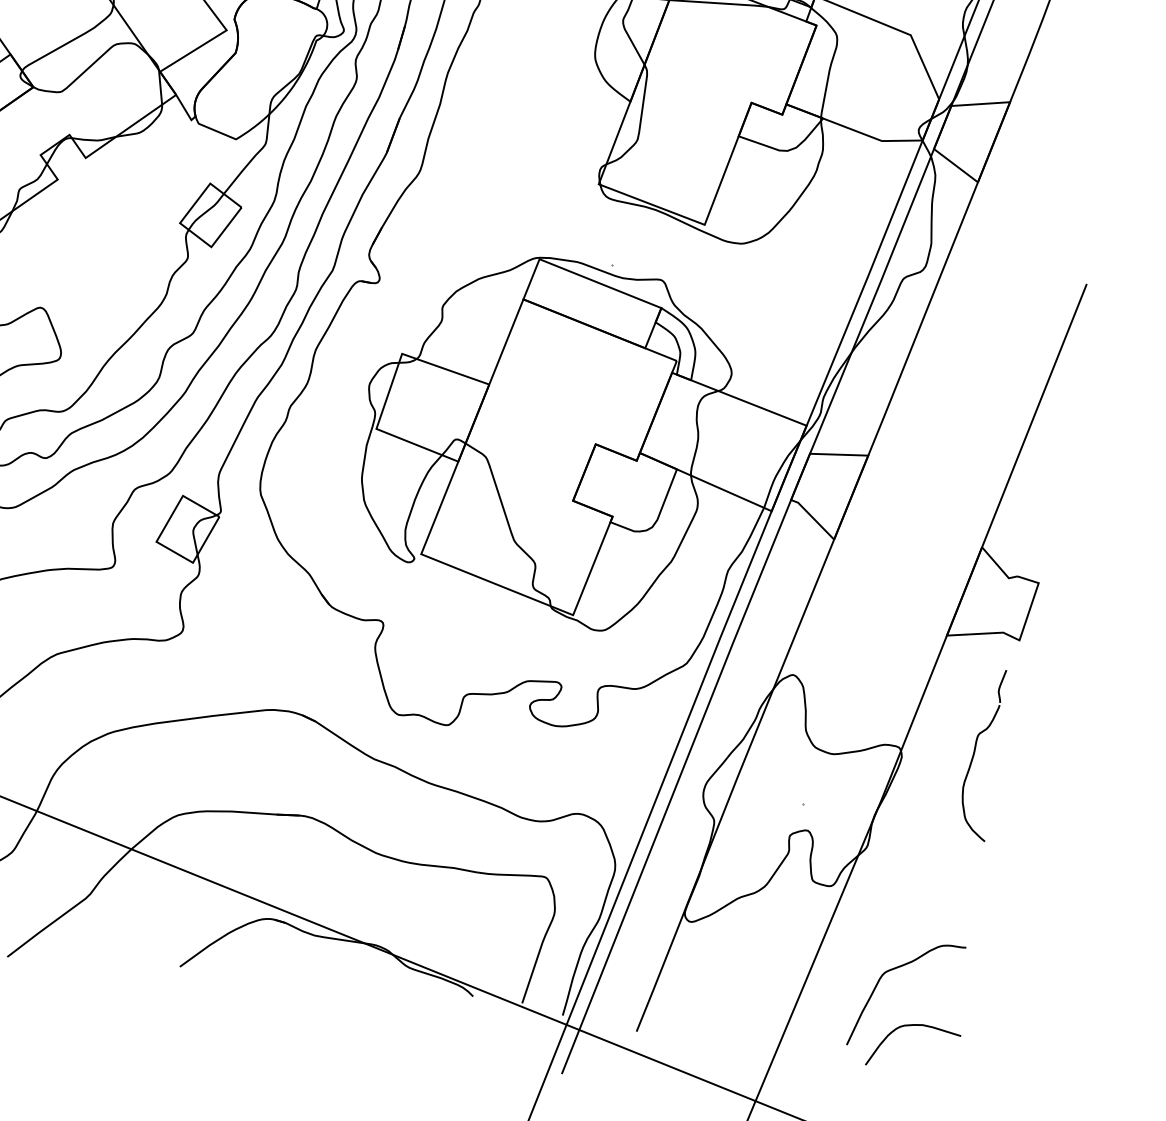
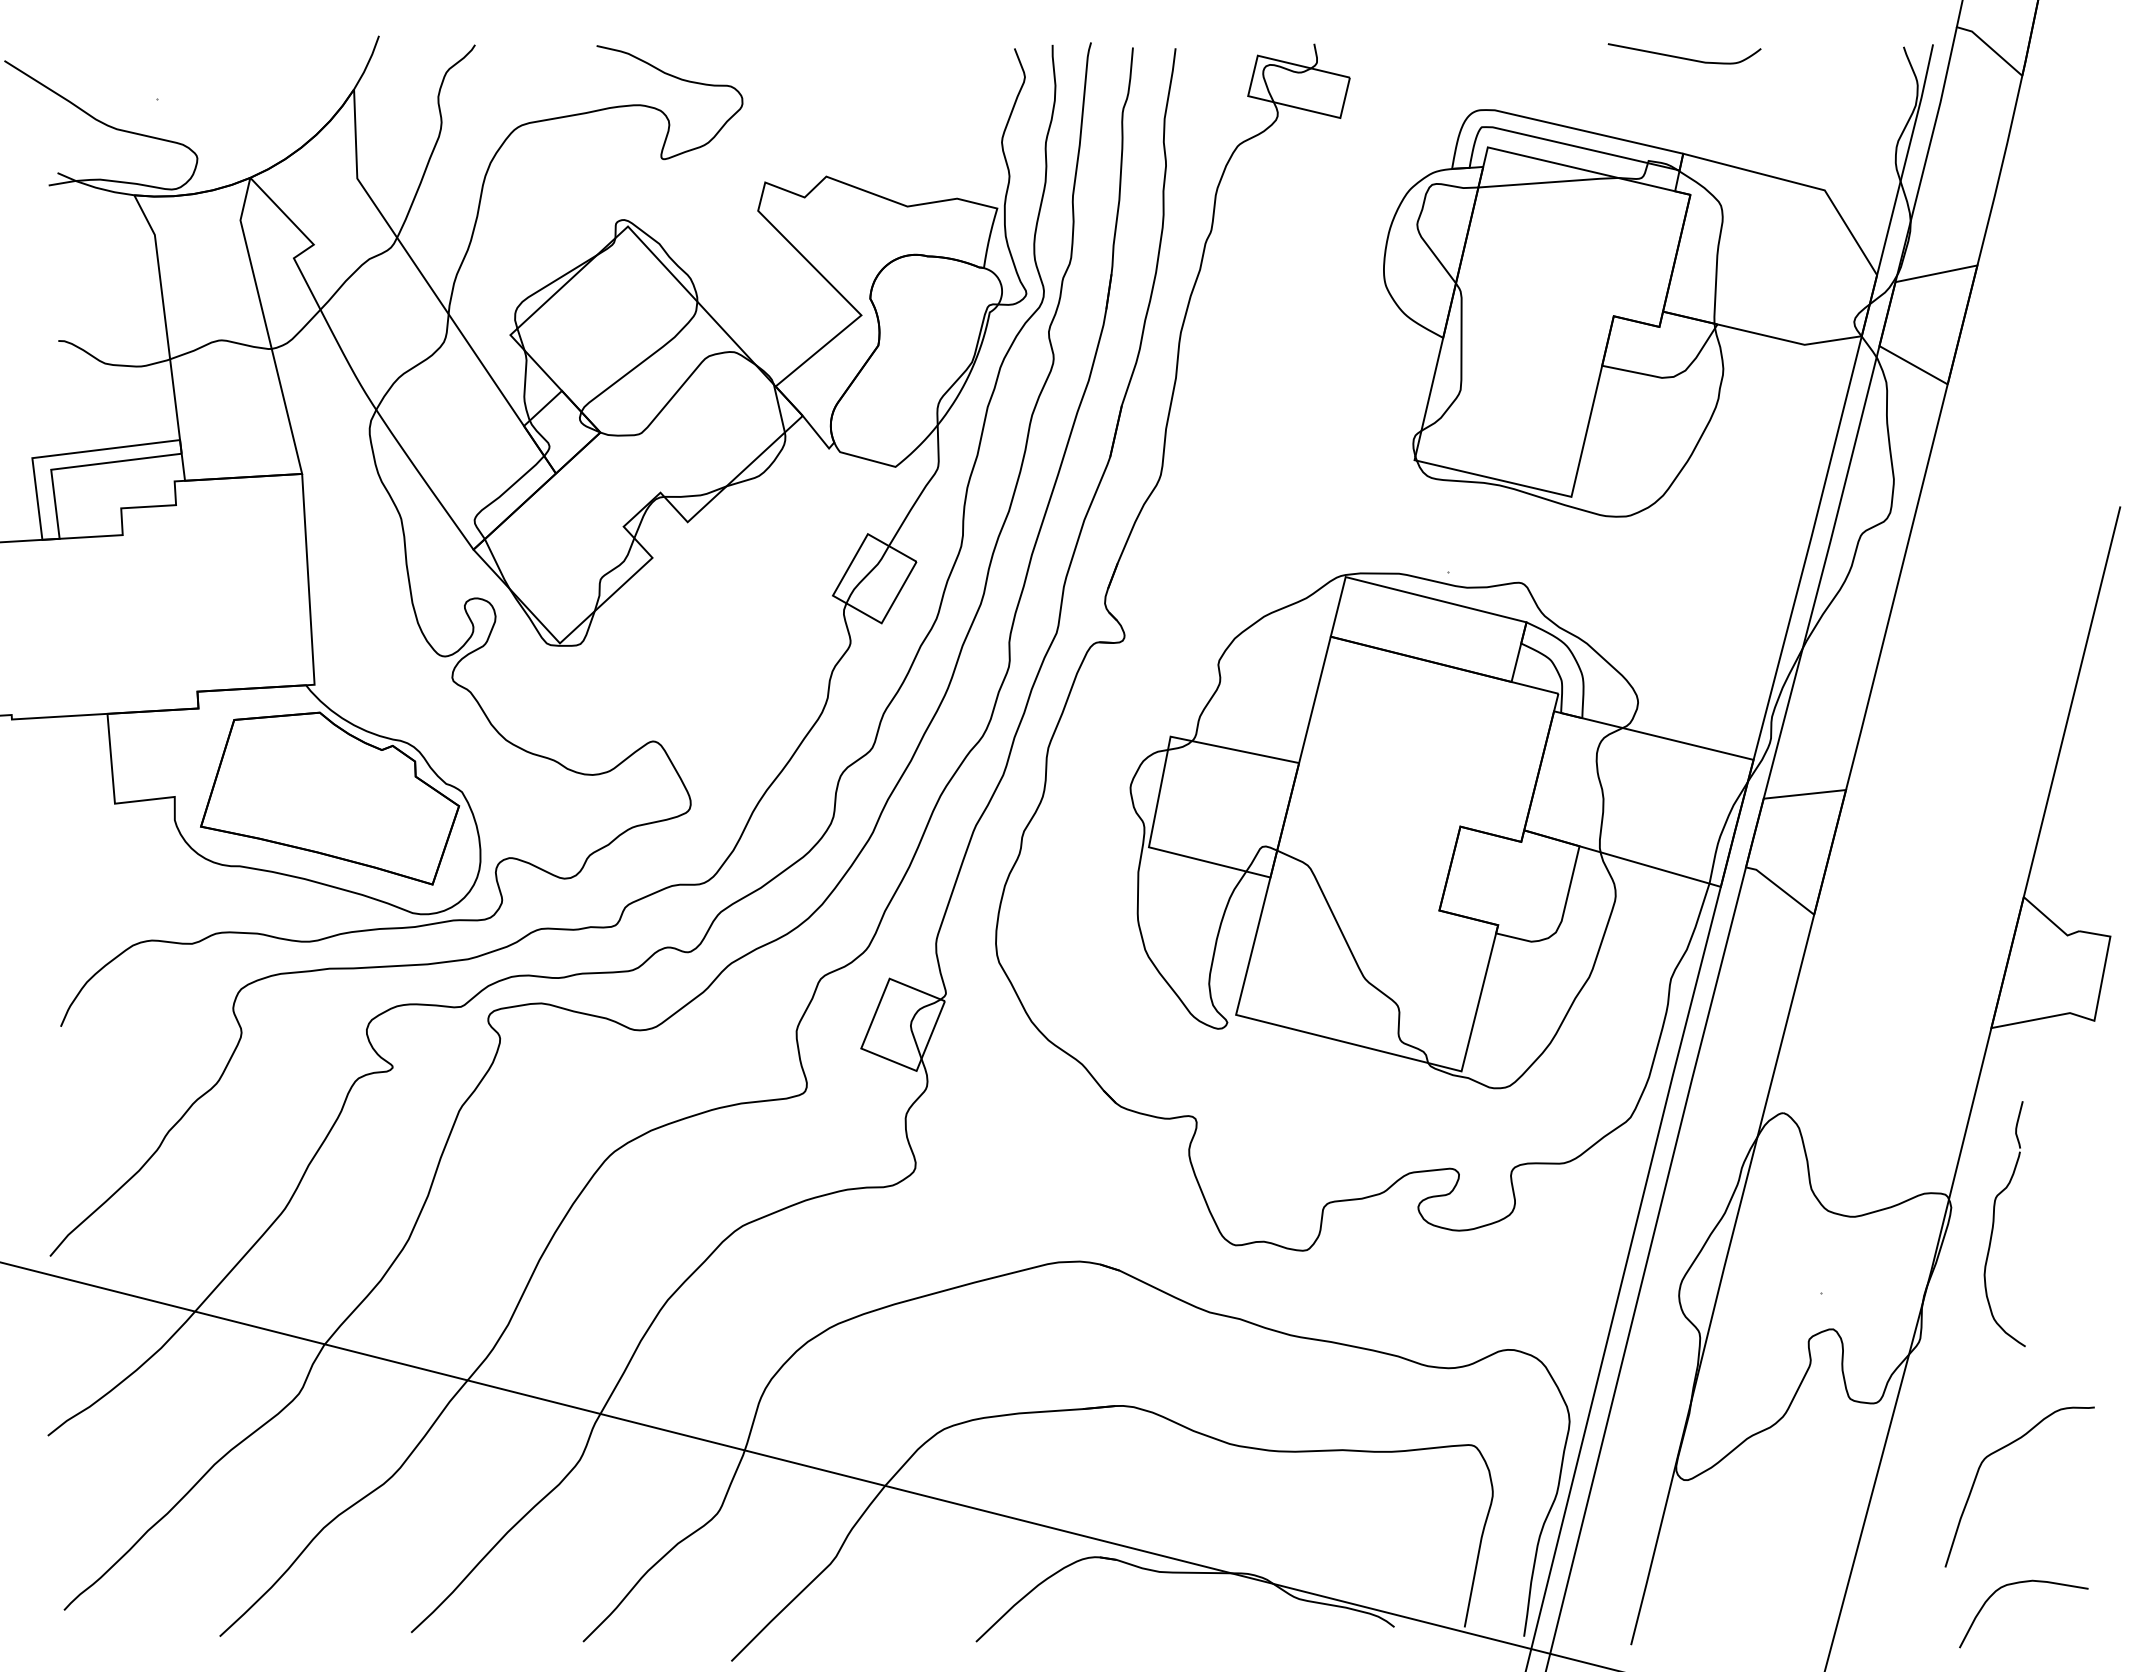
part: (974, 753) -> (1994, 1224), moved
curve: (896, 968) -> (2000, 1450), moved

